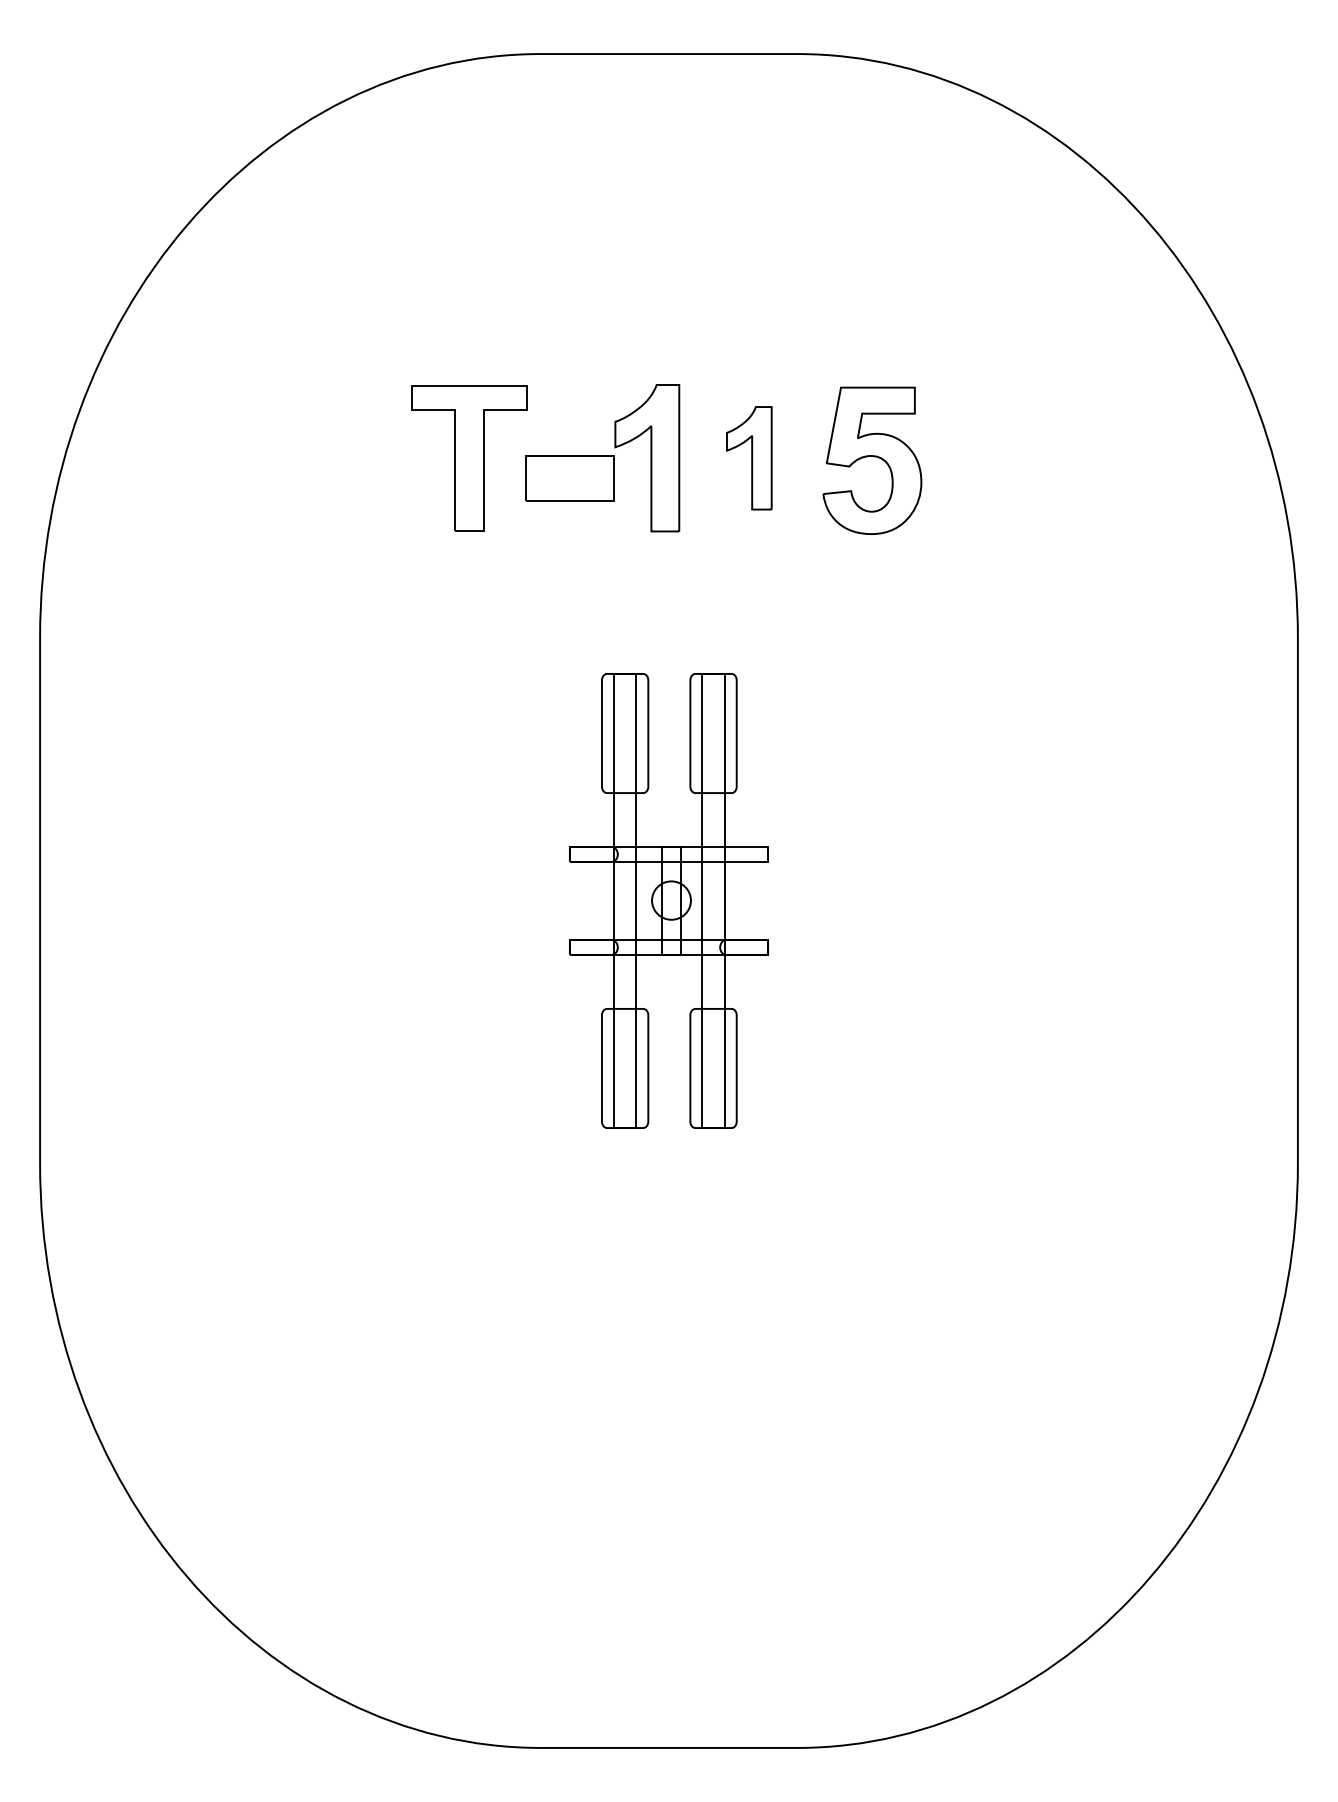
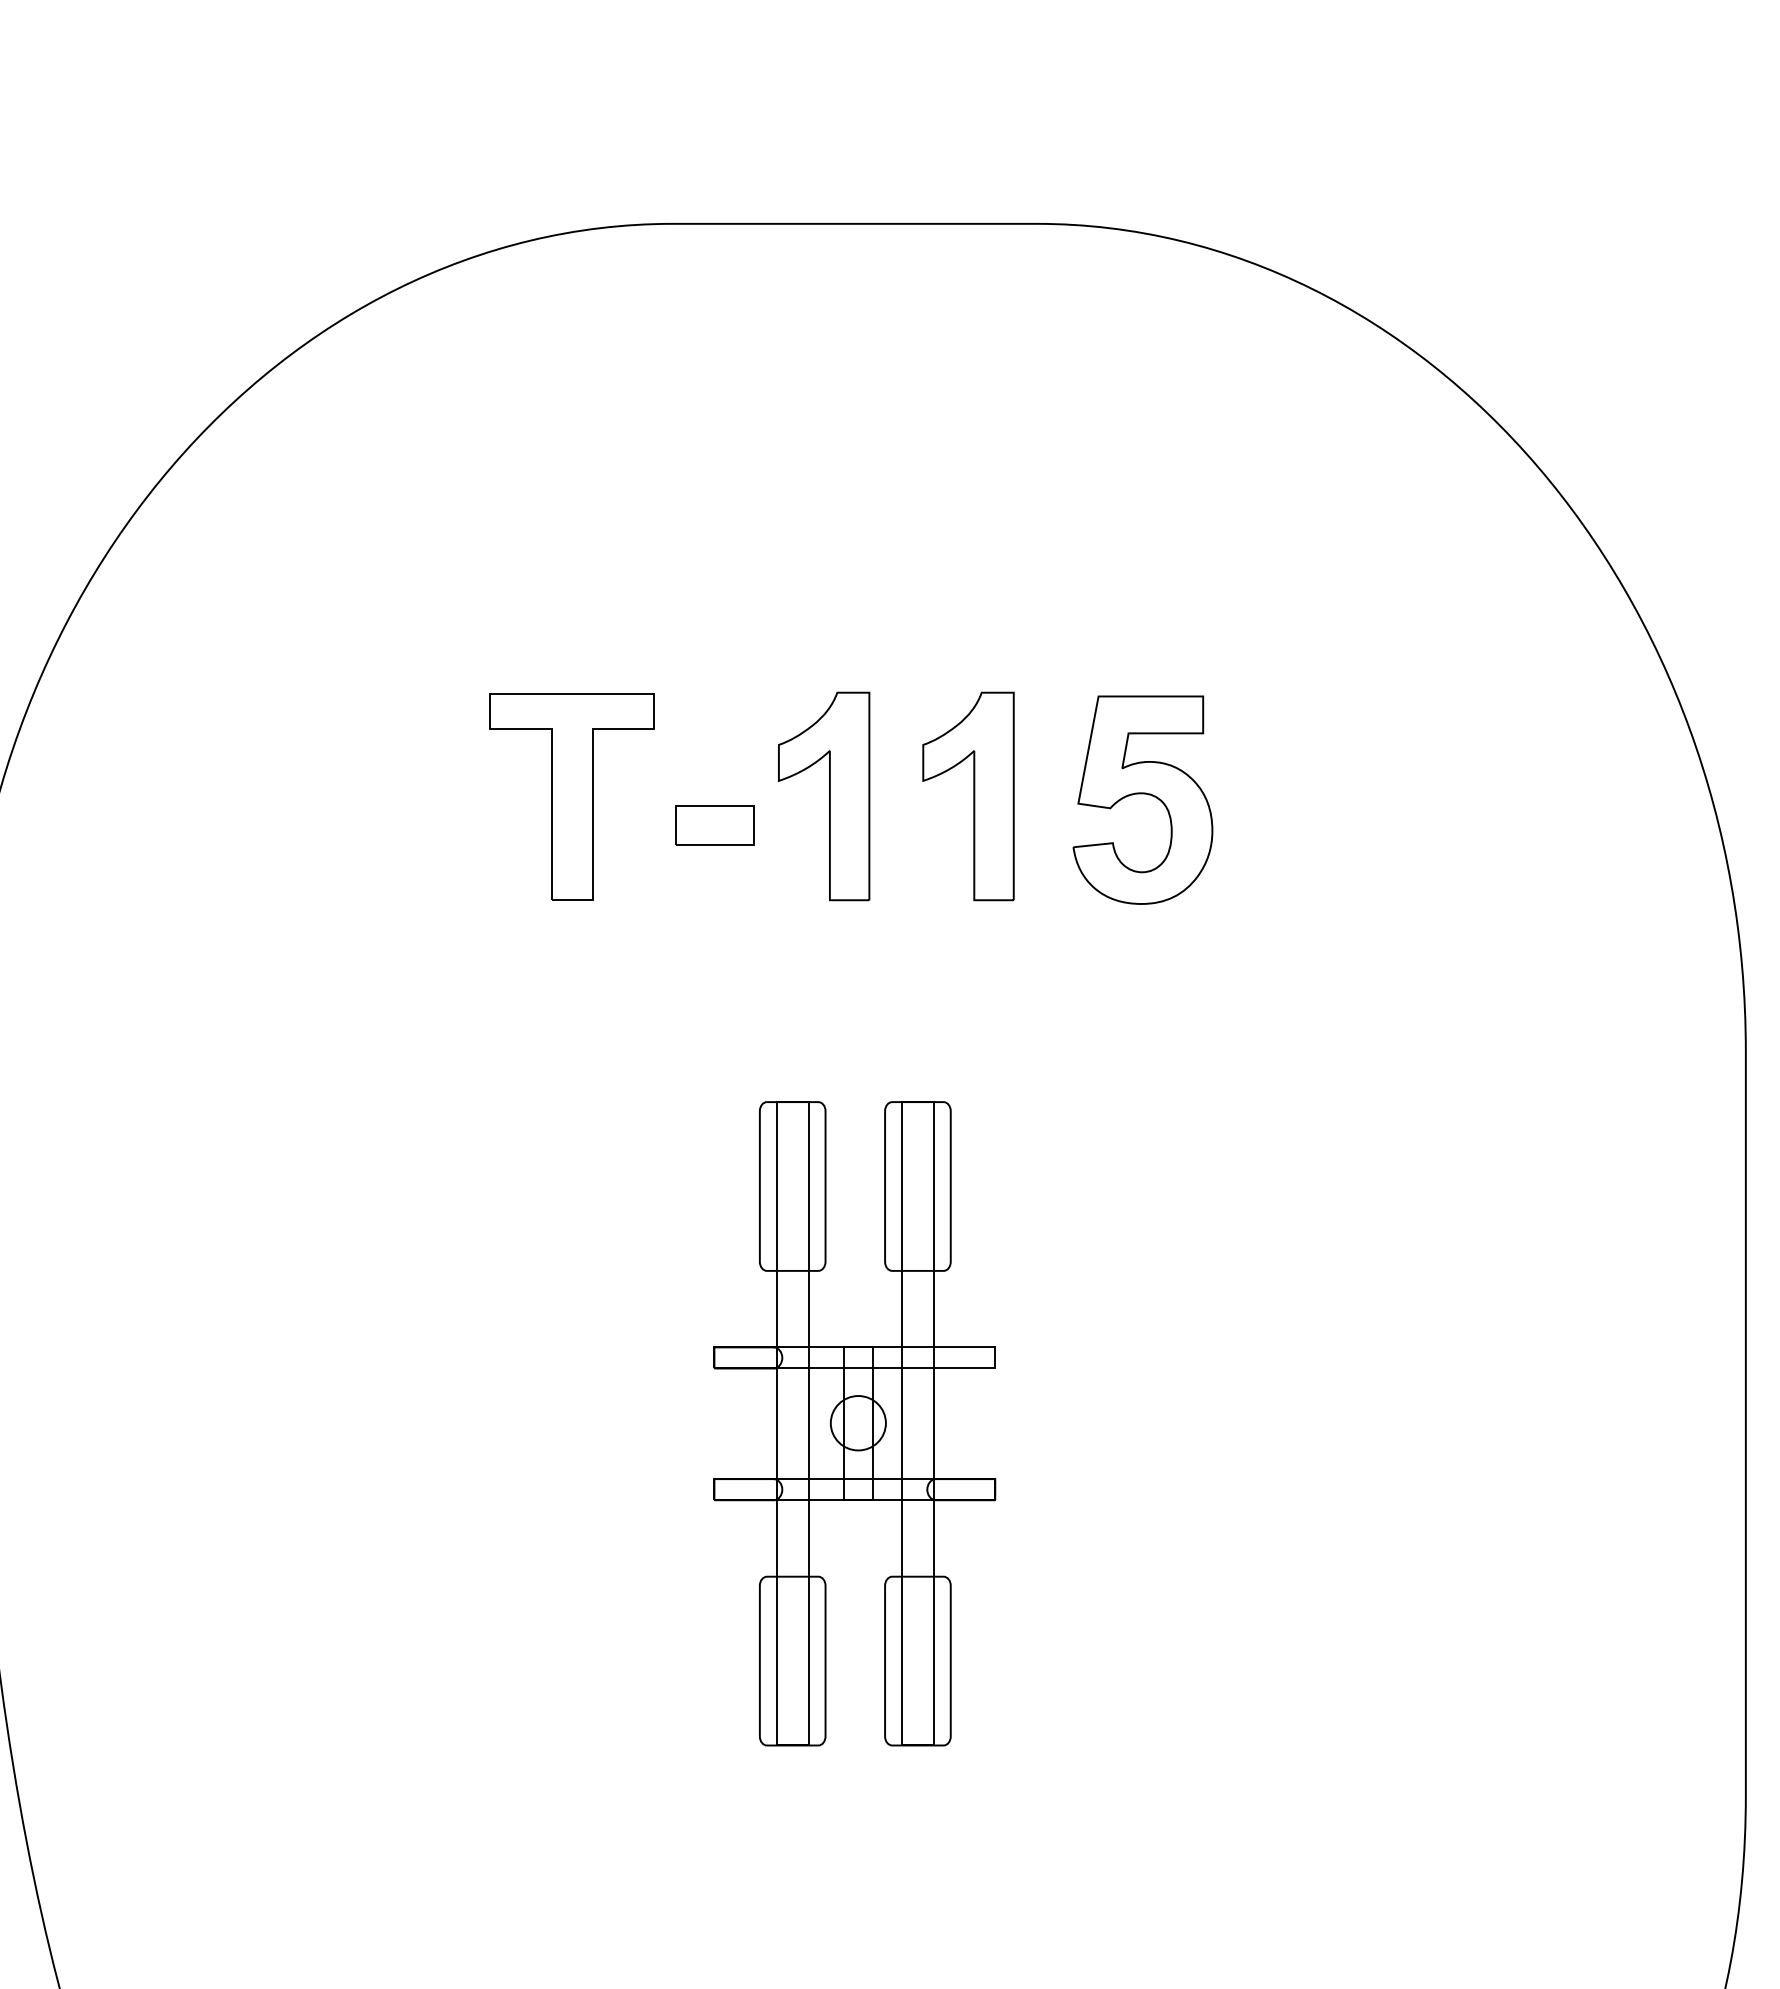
part: (749, 458) -> (968, 796), size x1.43
part: (570, 478) -> (715, 825), size x0.62

